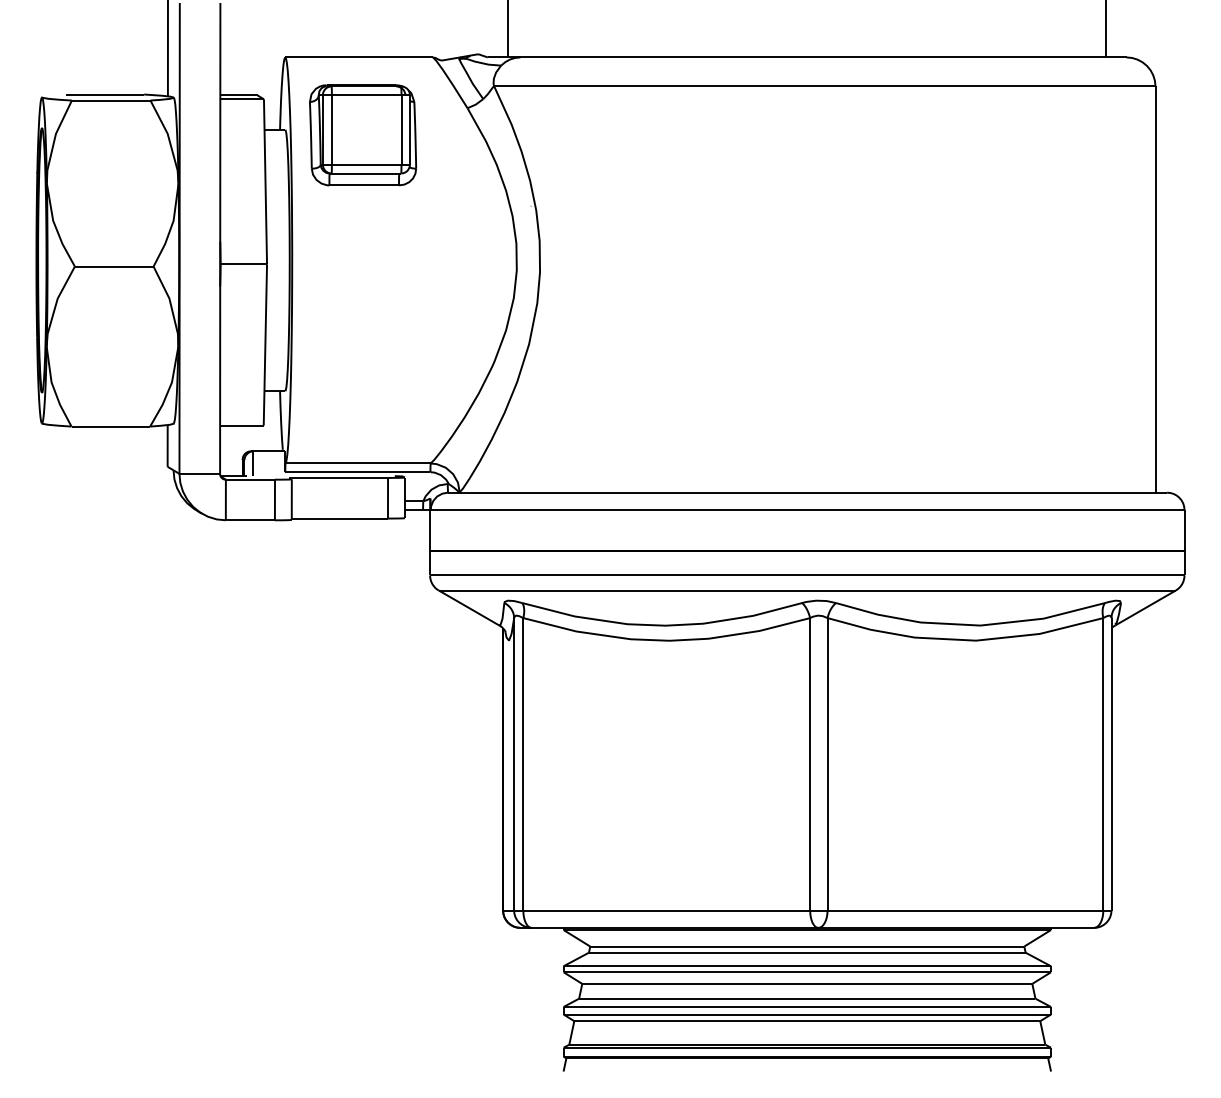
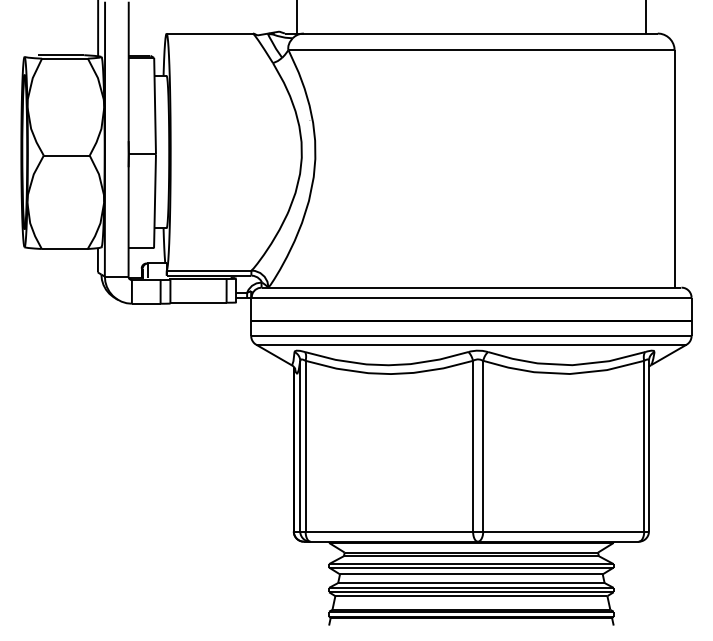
part: (362, 134) -> (211, 78), removed

